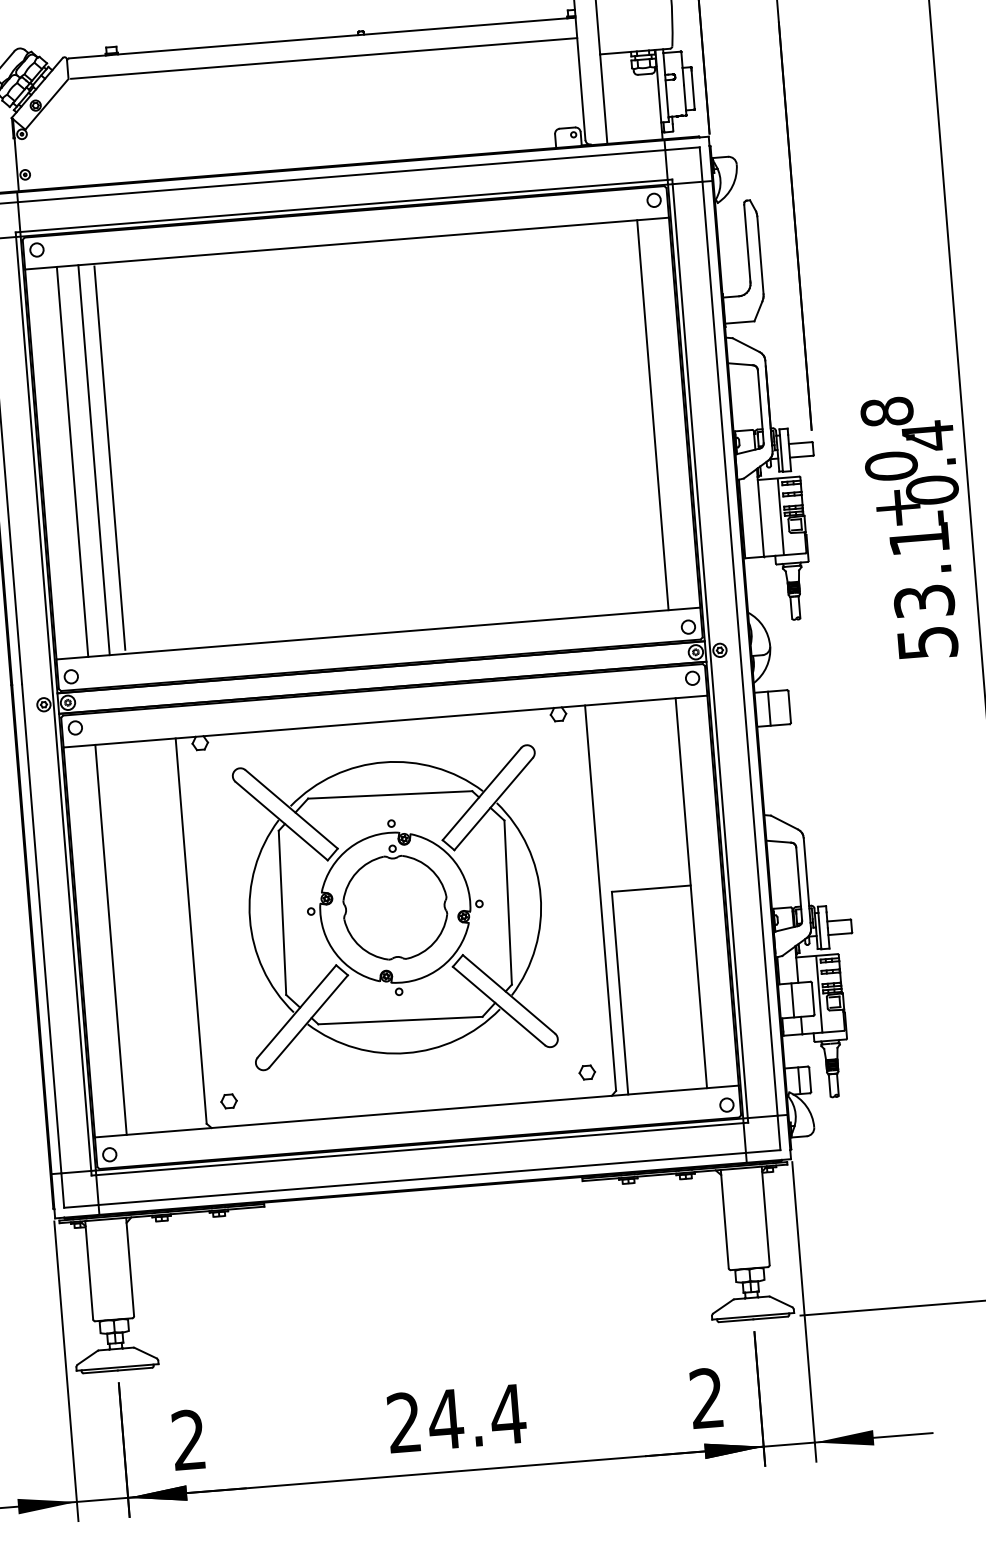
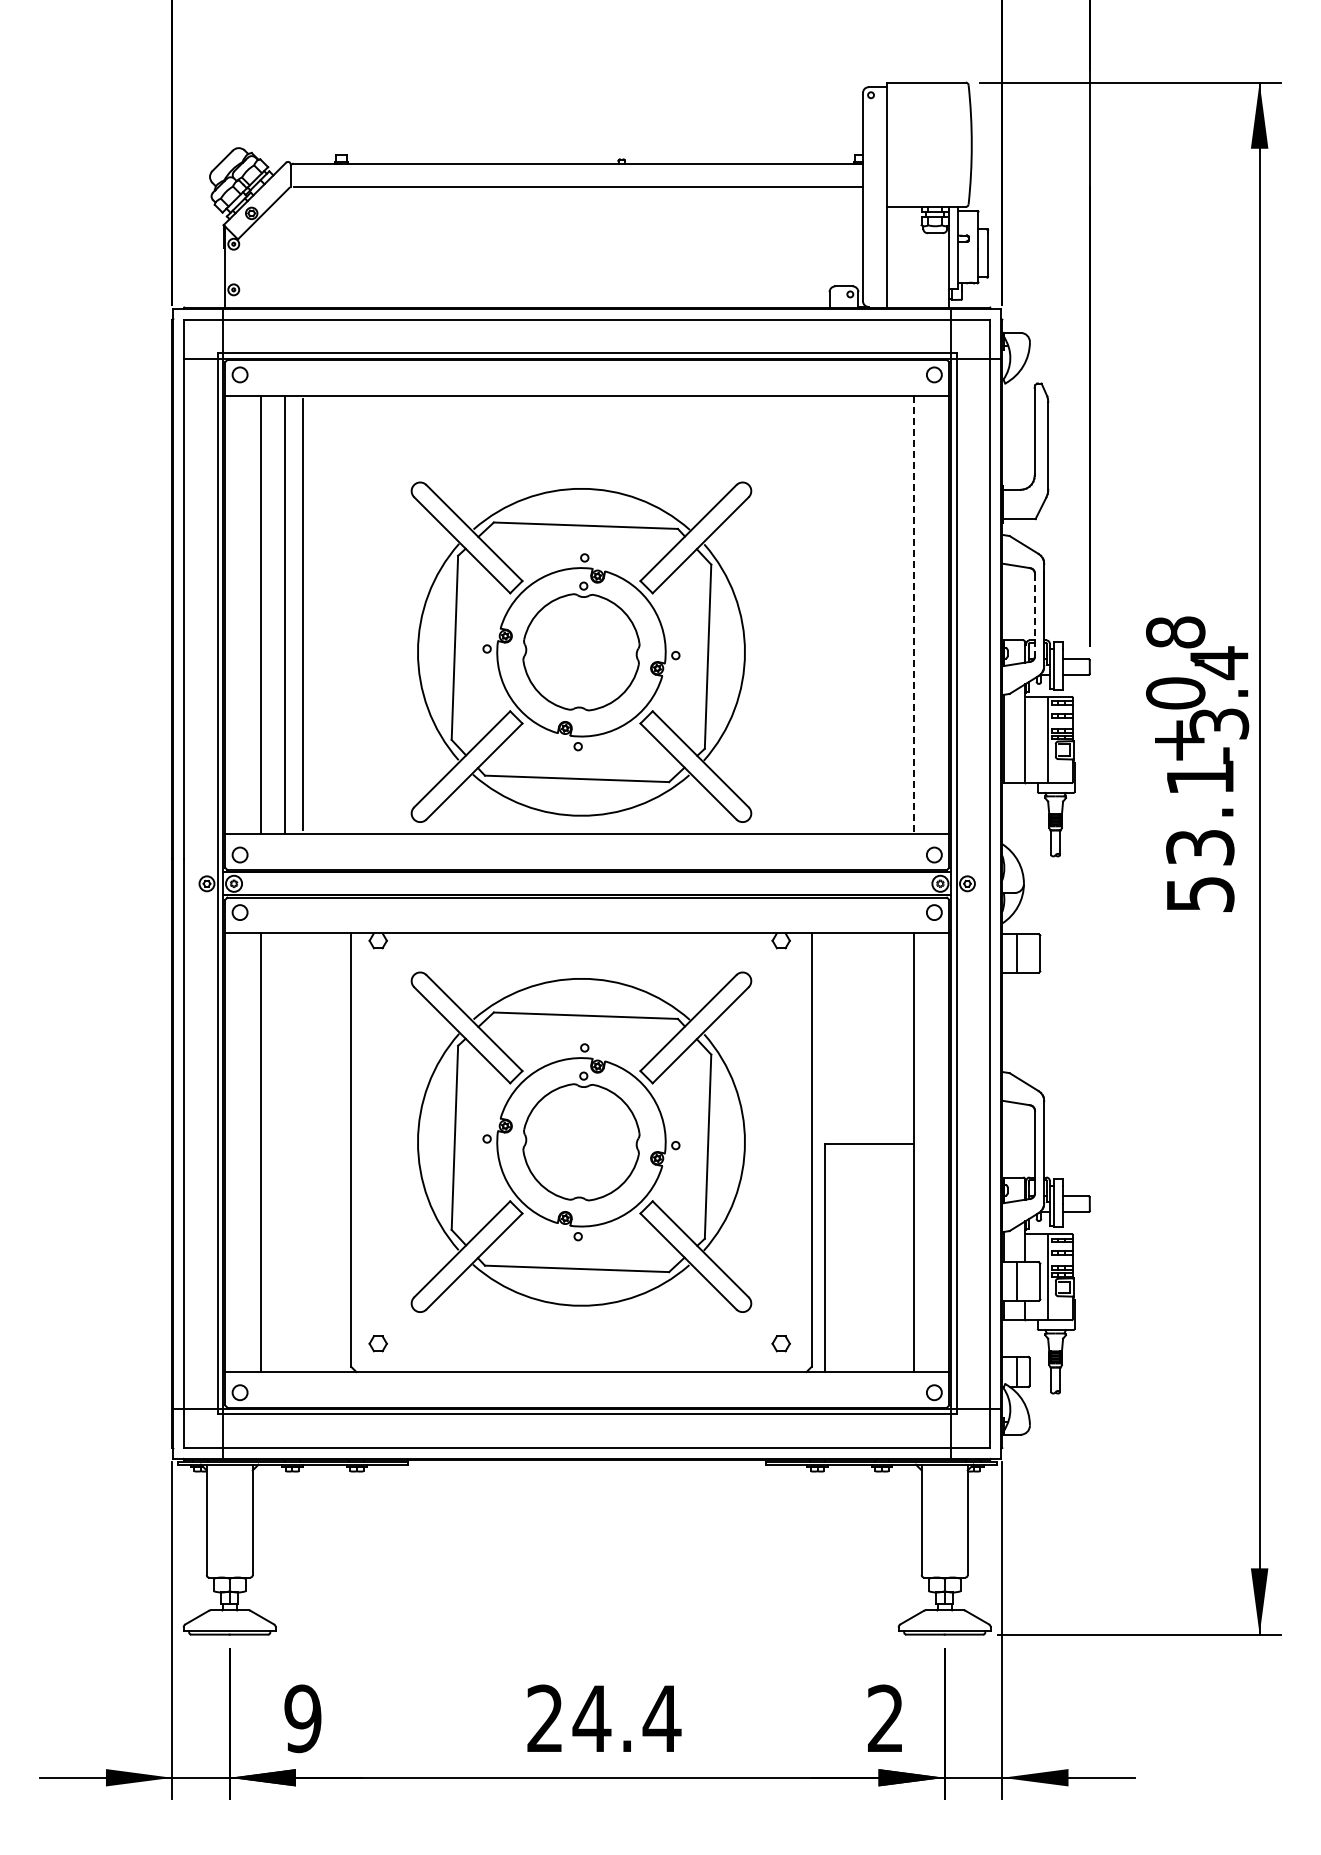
line: (761, 406) -> (1035, 615), solid -> dashed
line: (652, 415) -> (913, 615), solid -> dashed
part: (360, 471) -> (581, 651), added
text: (932, 489) -> (1219, 723), -0.4 -> -3.4
text: (188, 1439) -> (302, 1718), 2 -> 9

